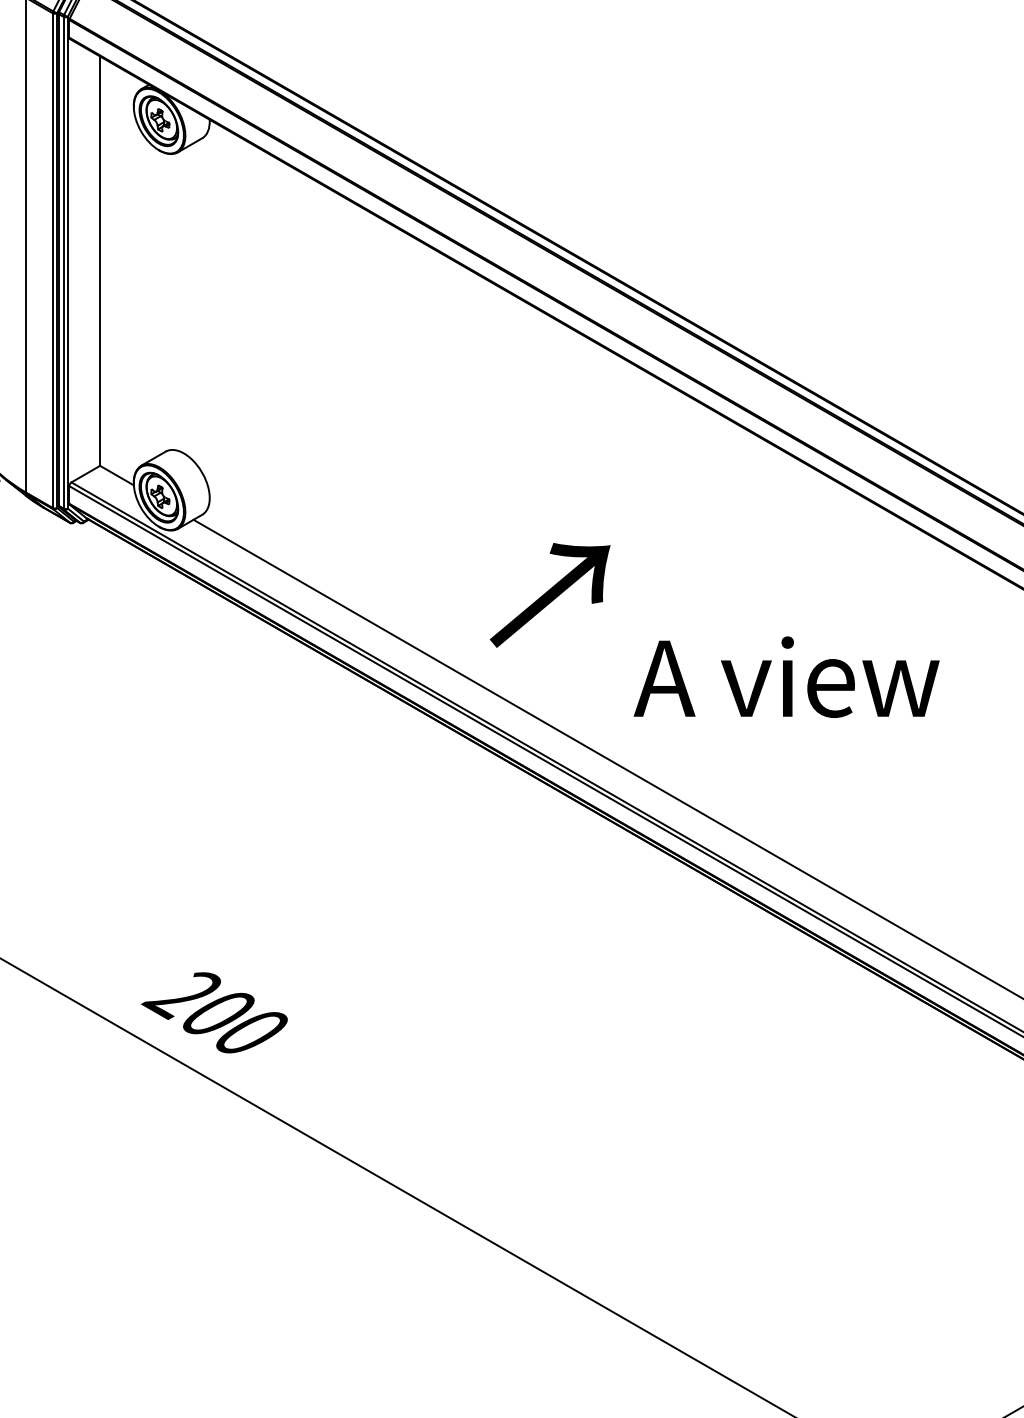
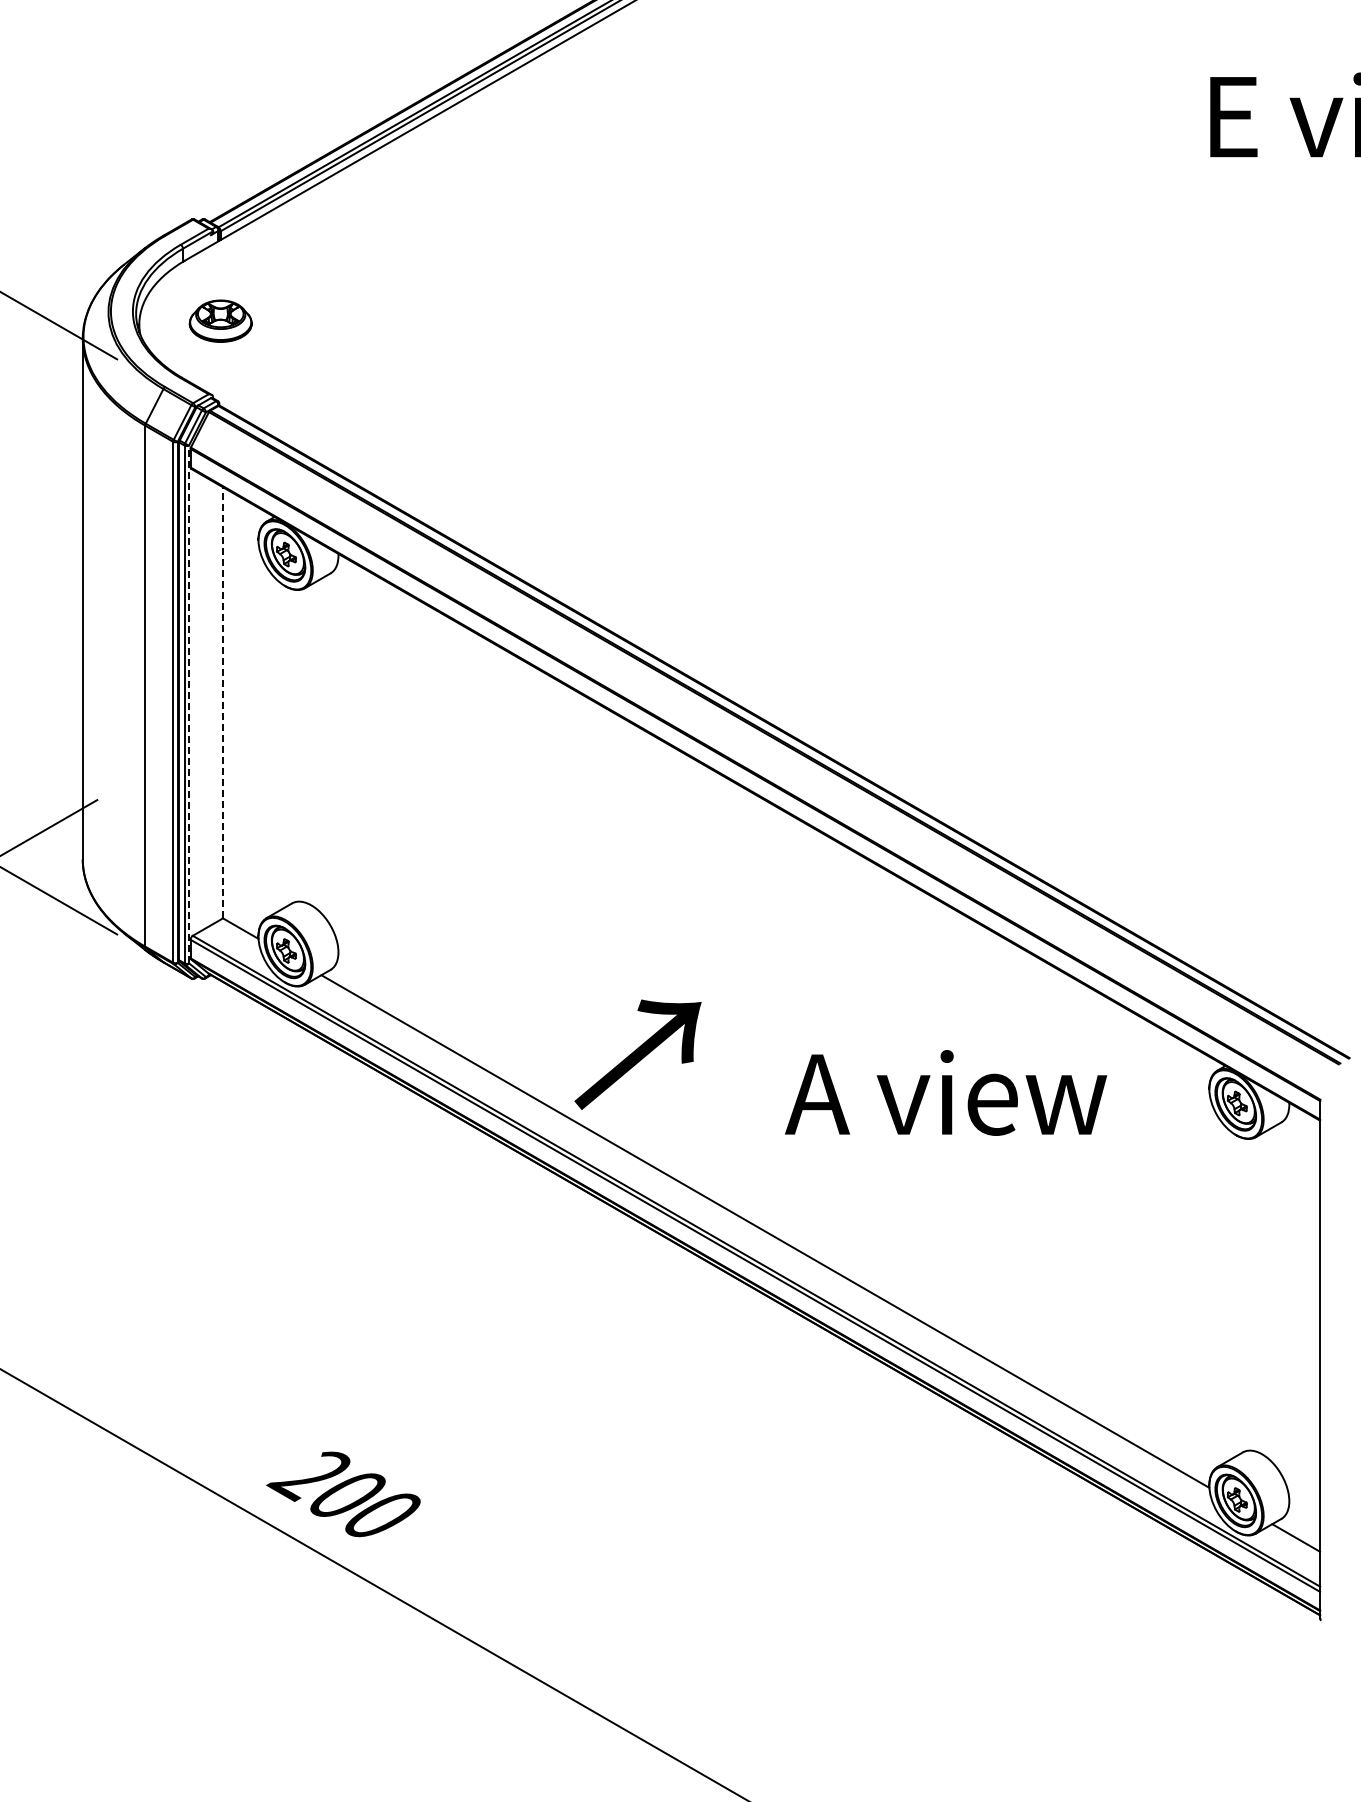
line: (99, 260) -> (222, 702), solid -> dashed
line: (68, 262) -> (189, 704), solid -> dashed
text: (549, 595) -> (637, 1054), moved
text: (787, 676) -> (946, 1092), moved

